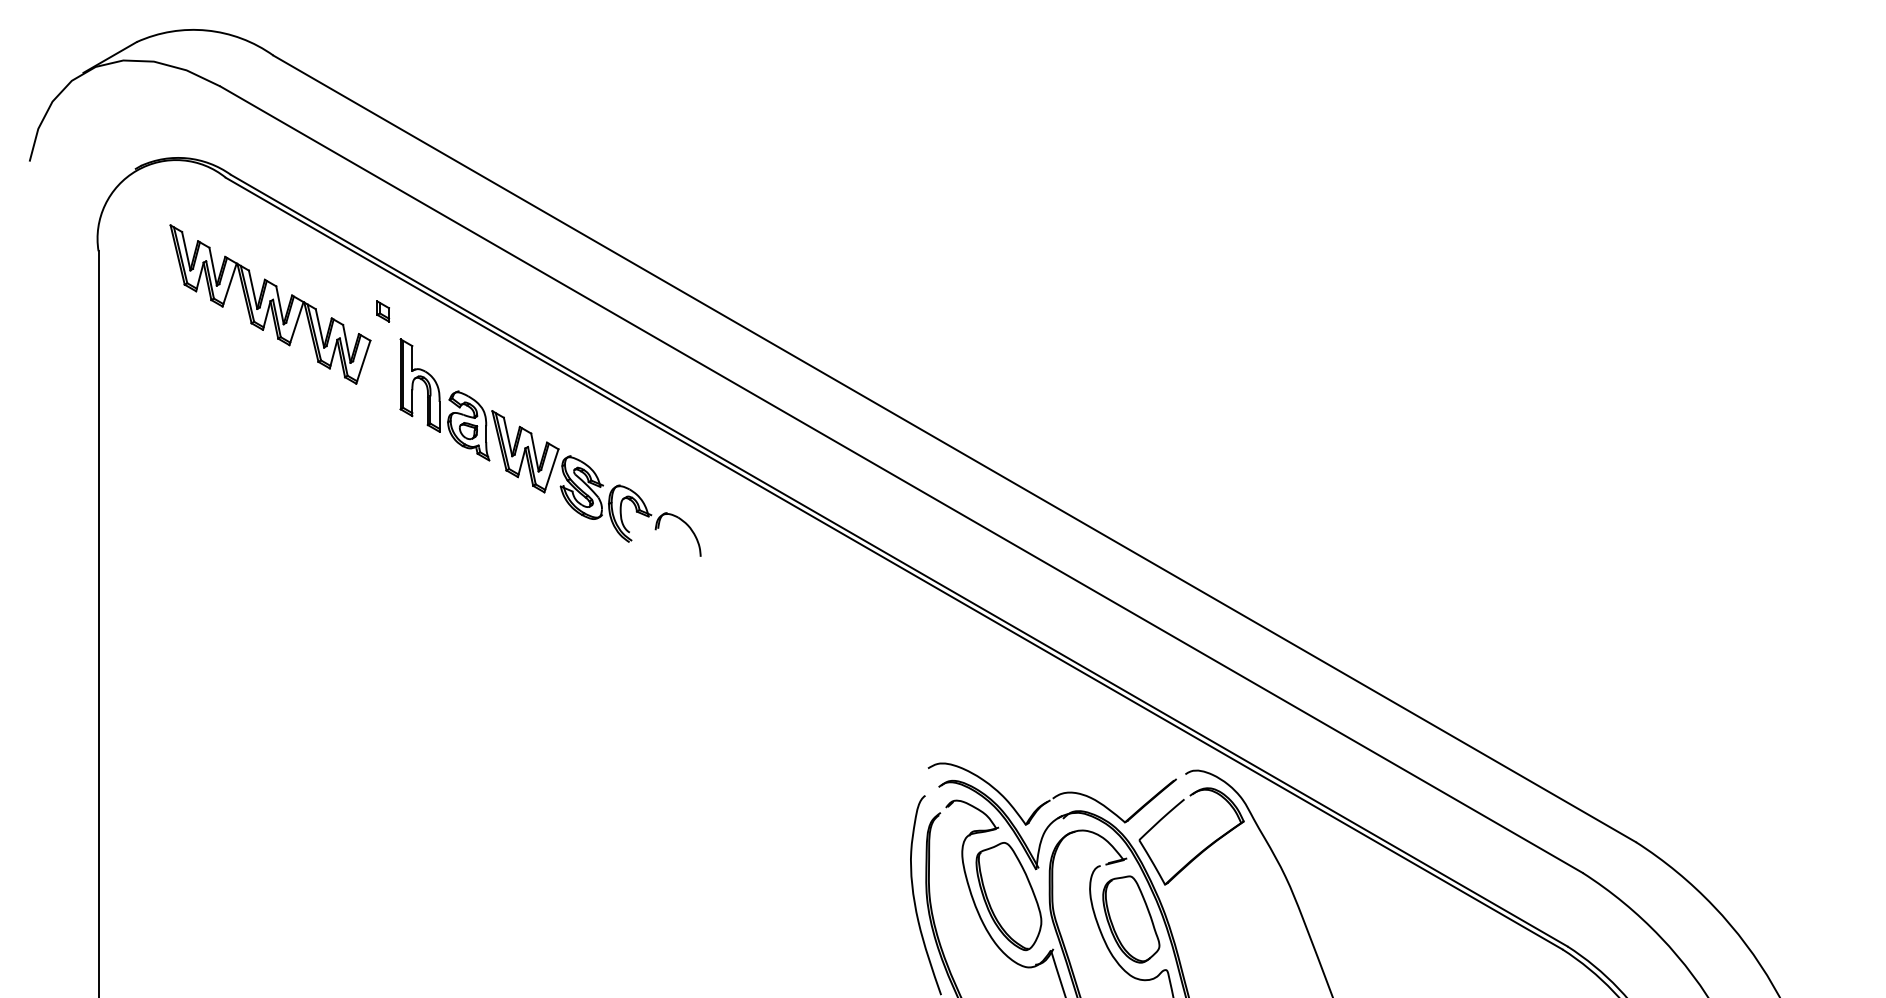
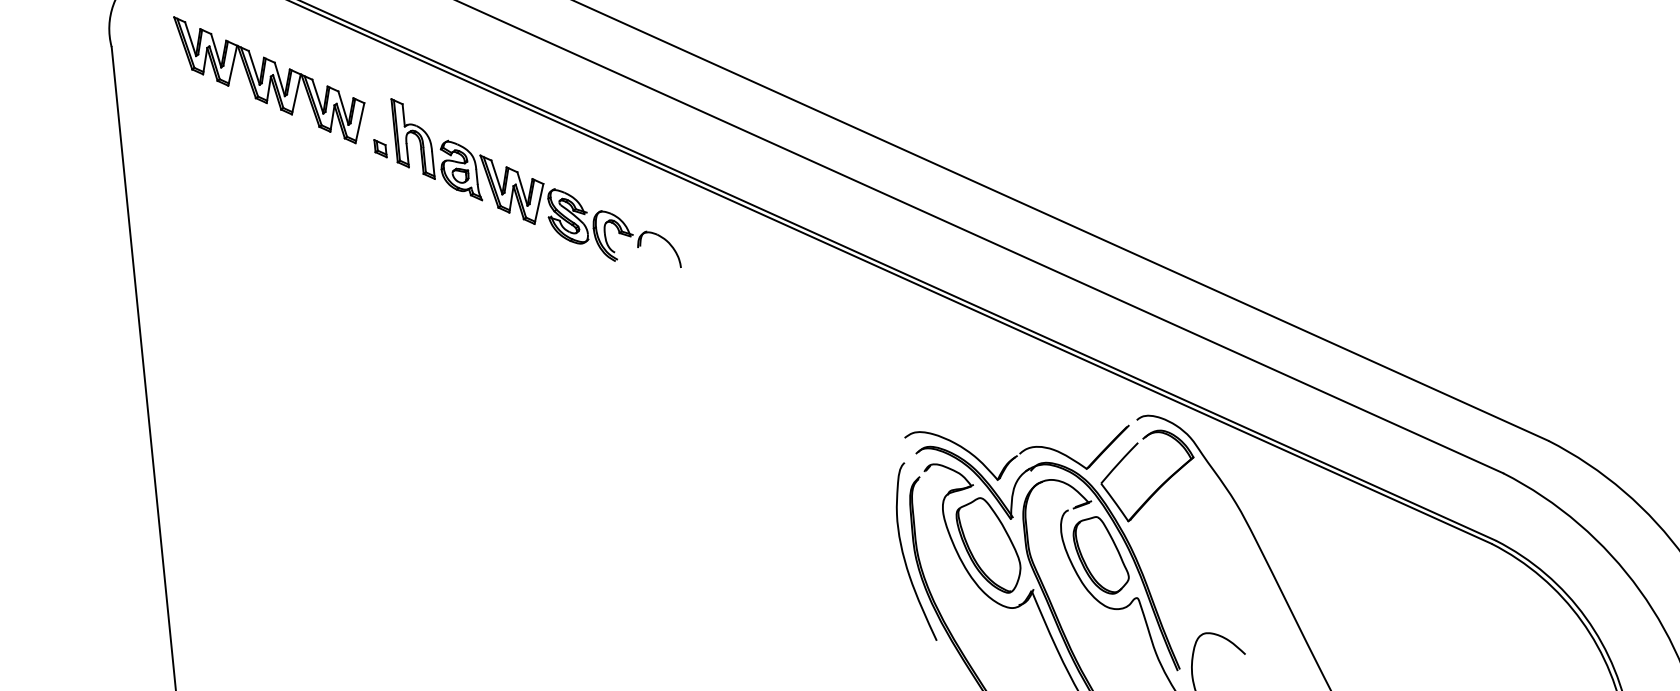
part: (383, 311) -> (380, 148), moved

